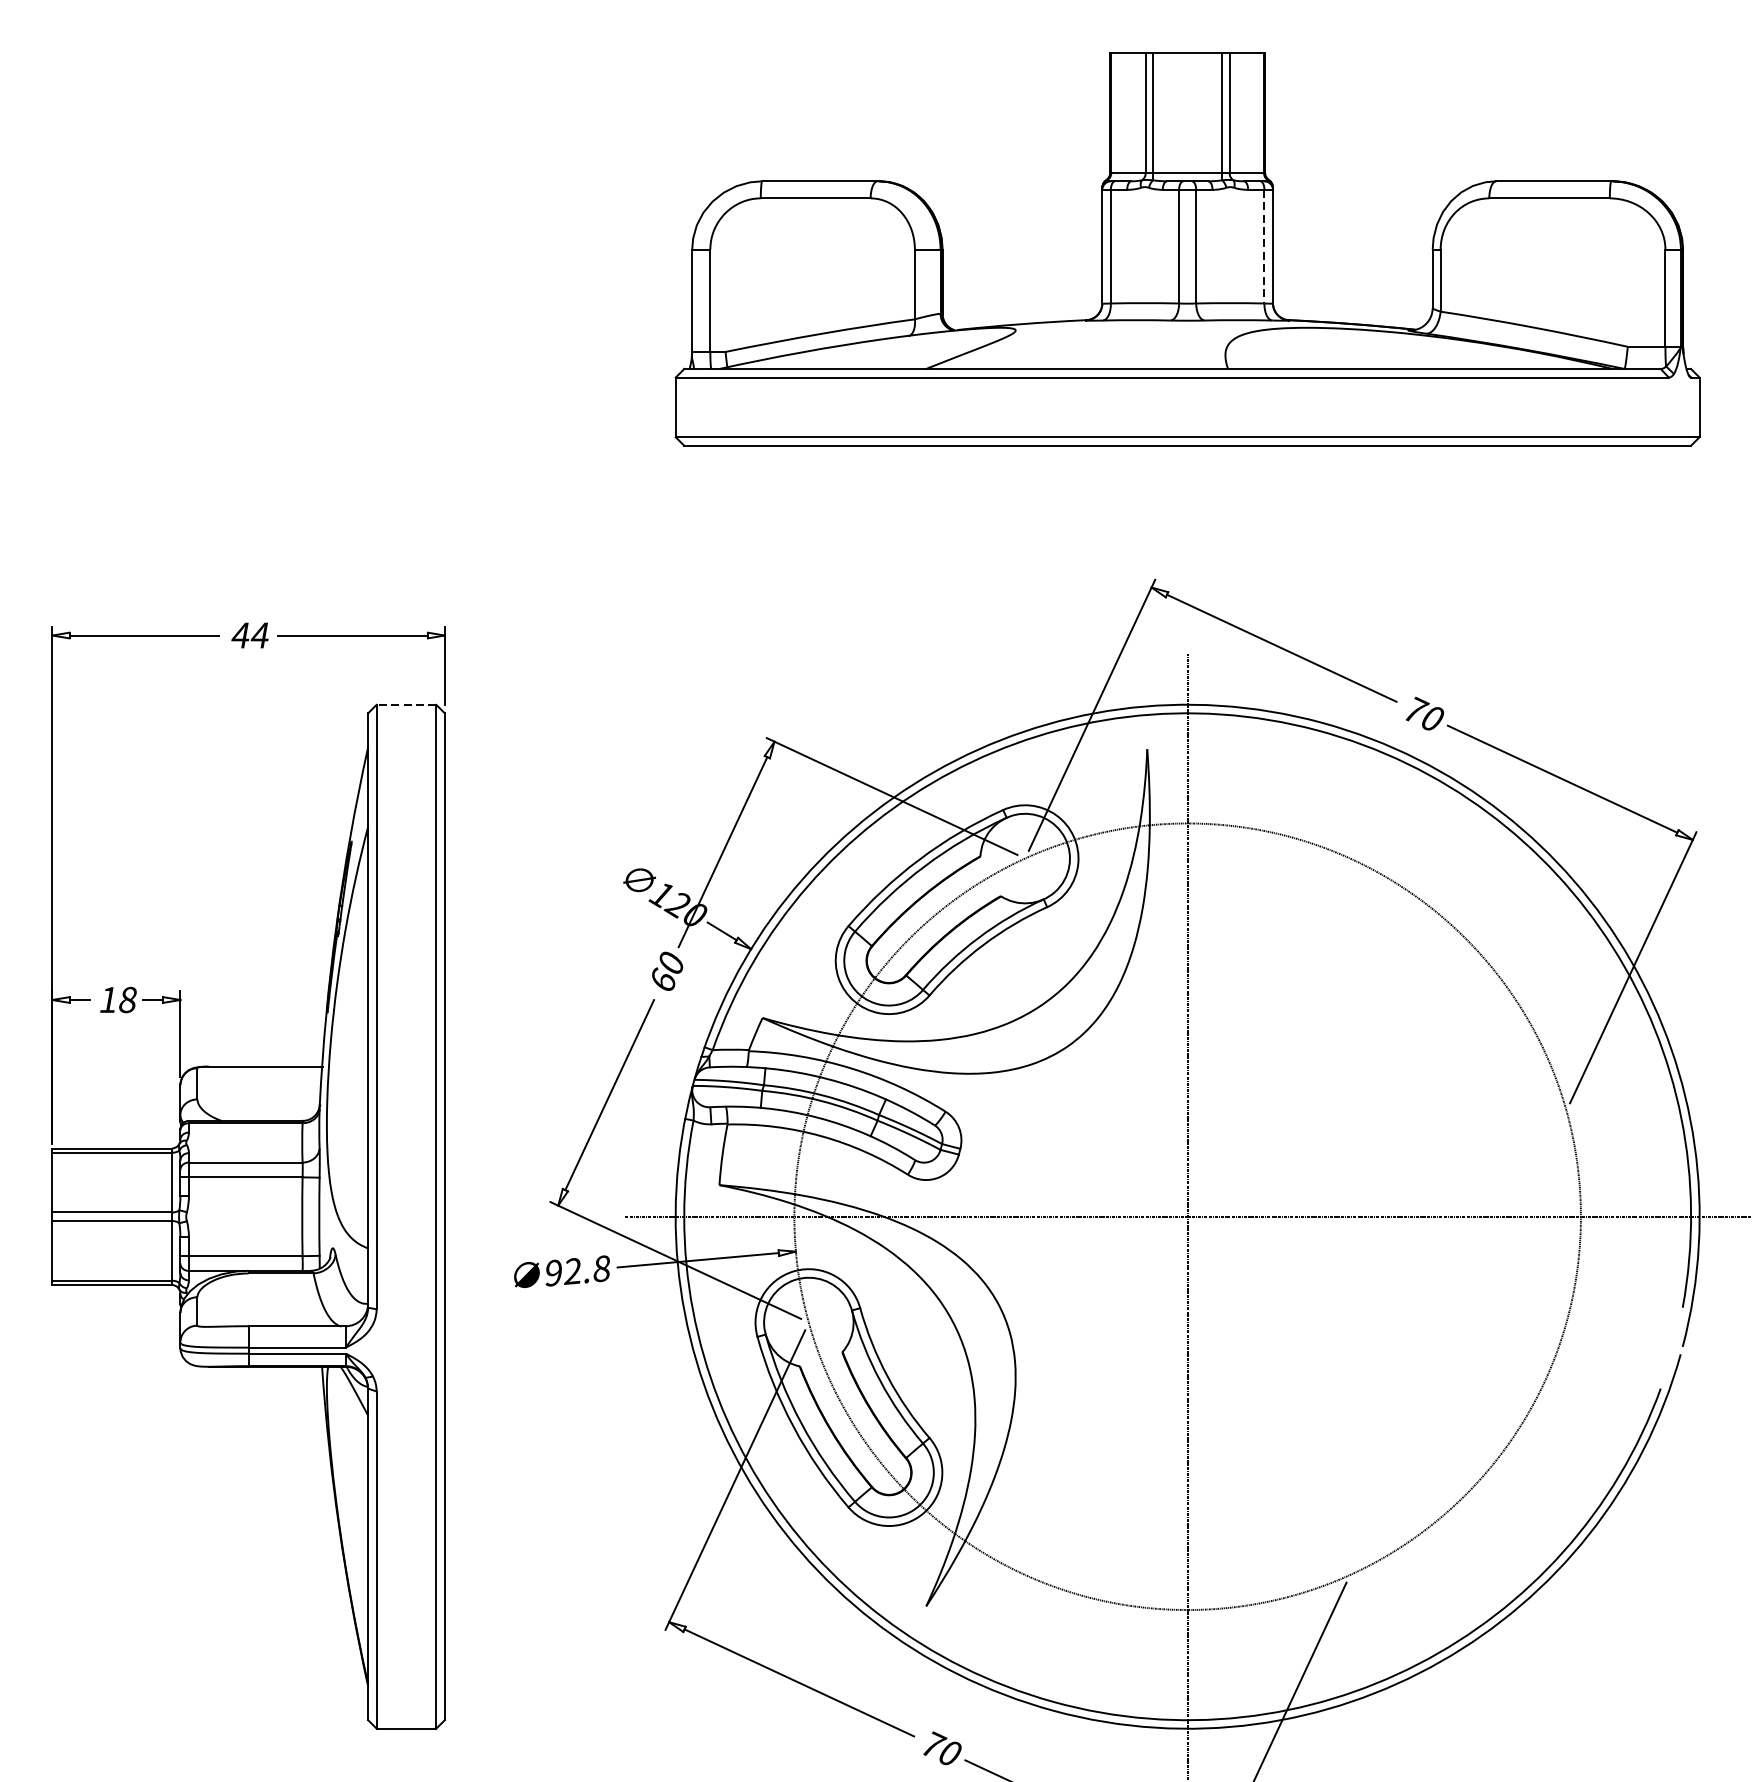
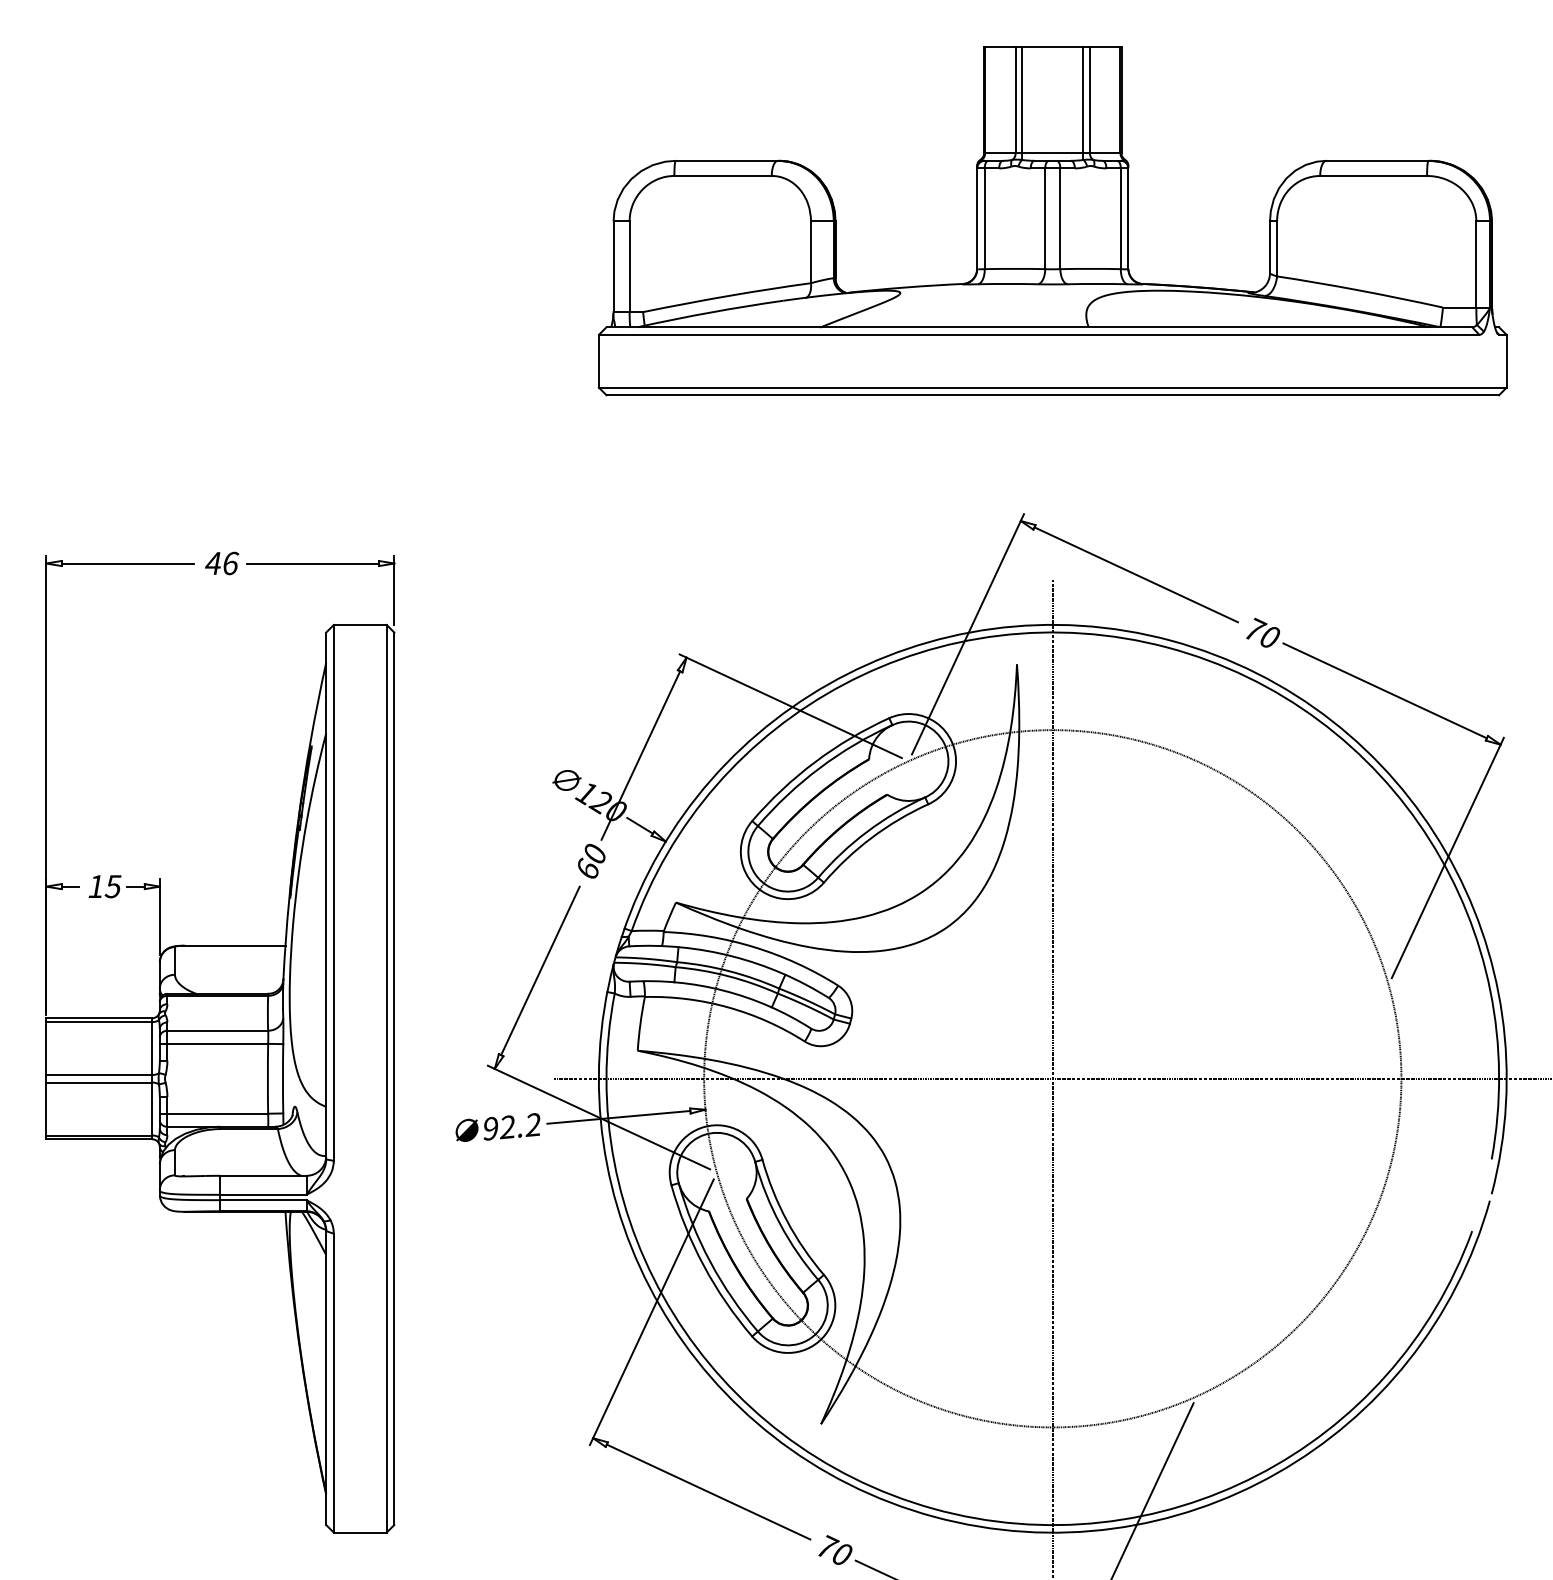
line: (1264, 247) -> (1120, 219), dashed -> solid
text: (260, 635) -> (230, 563), 44 -> 46
line: (405, 704) -> (359, 624), dashed -> solid
text: (127, 999) -> (112, 886), 18 -> 15
text: (600, 1268) -> (532, 1124), 92.8 -> 92.2

